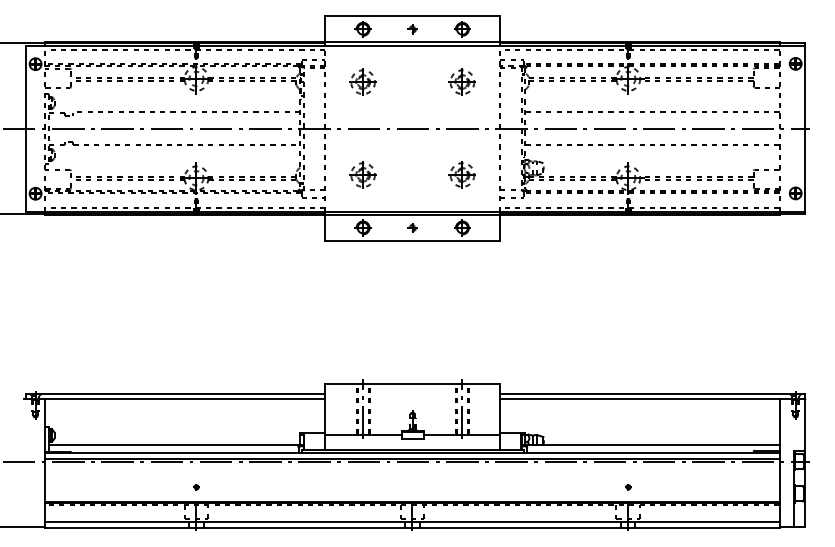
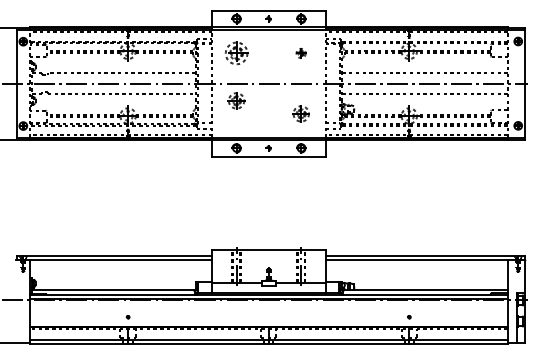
part: (362, 82) -> (236, 53), size x1.4
part: (461, 82) -> (300, 53), size x0.6
part: (362, 174) -> (236, 100), moved

